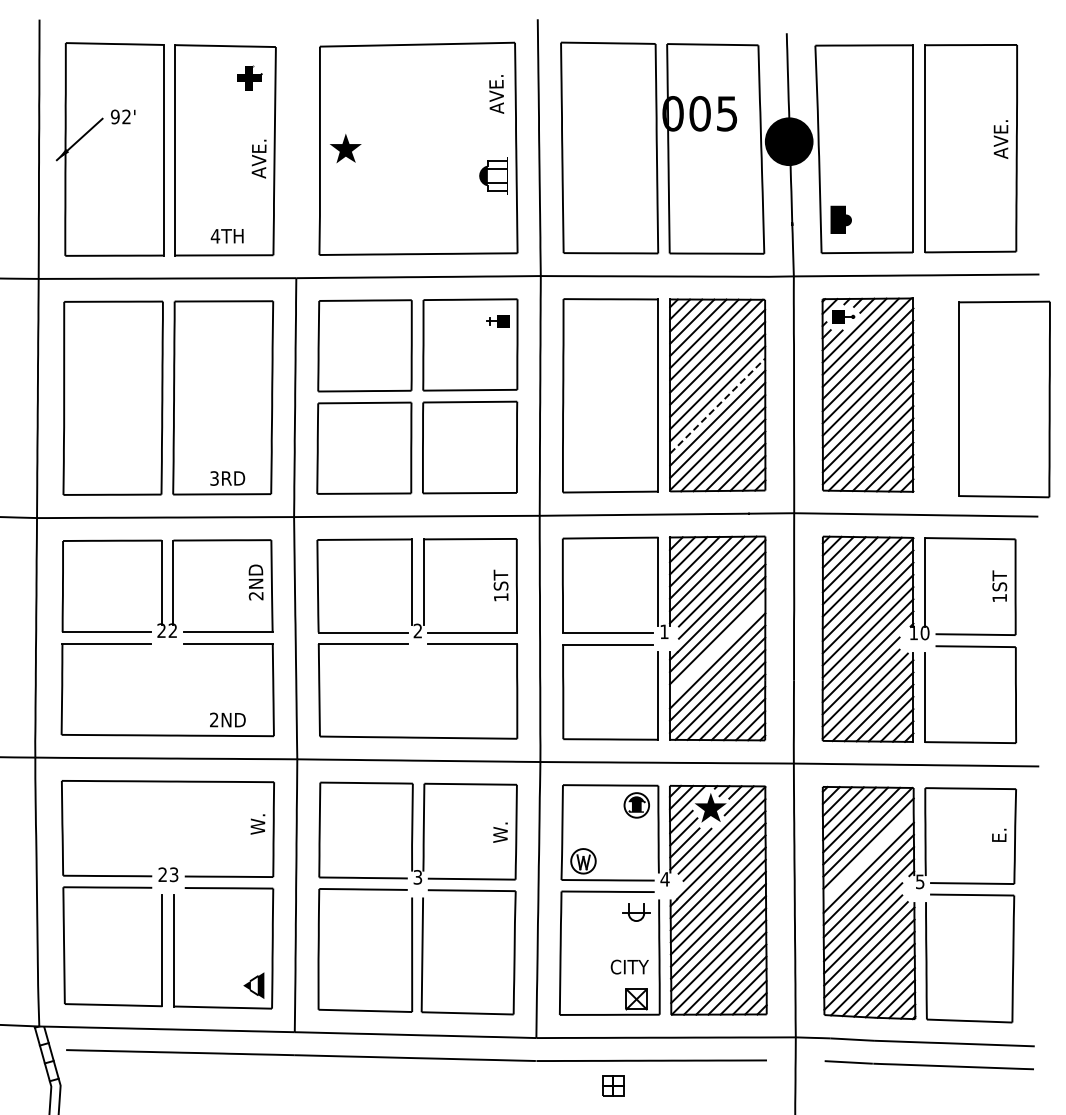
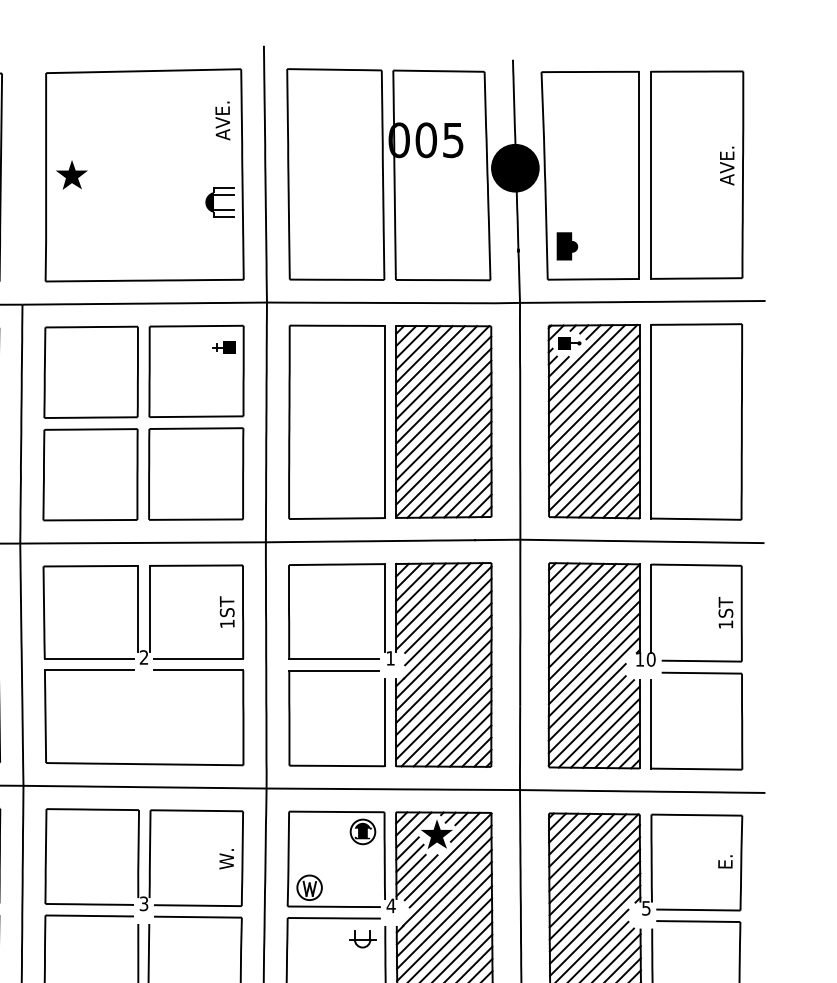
part: (1004, 399) -> (696, 422), moved
line: (718, 405) -> (444, 432), dashed -> solid
line: (717, 648) -> (443, 675), added
line: (868, 855) -> (594, 882), added

